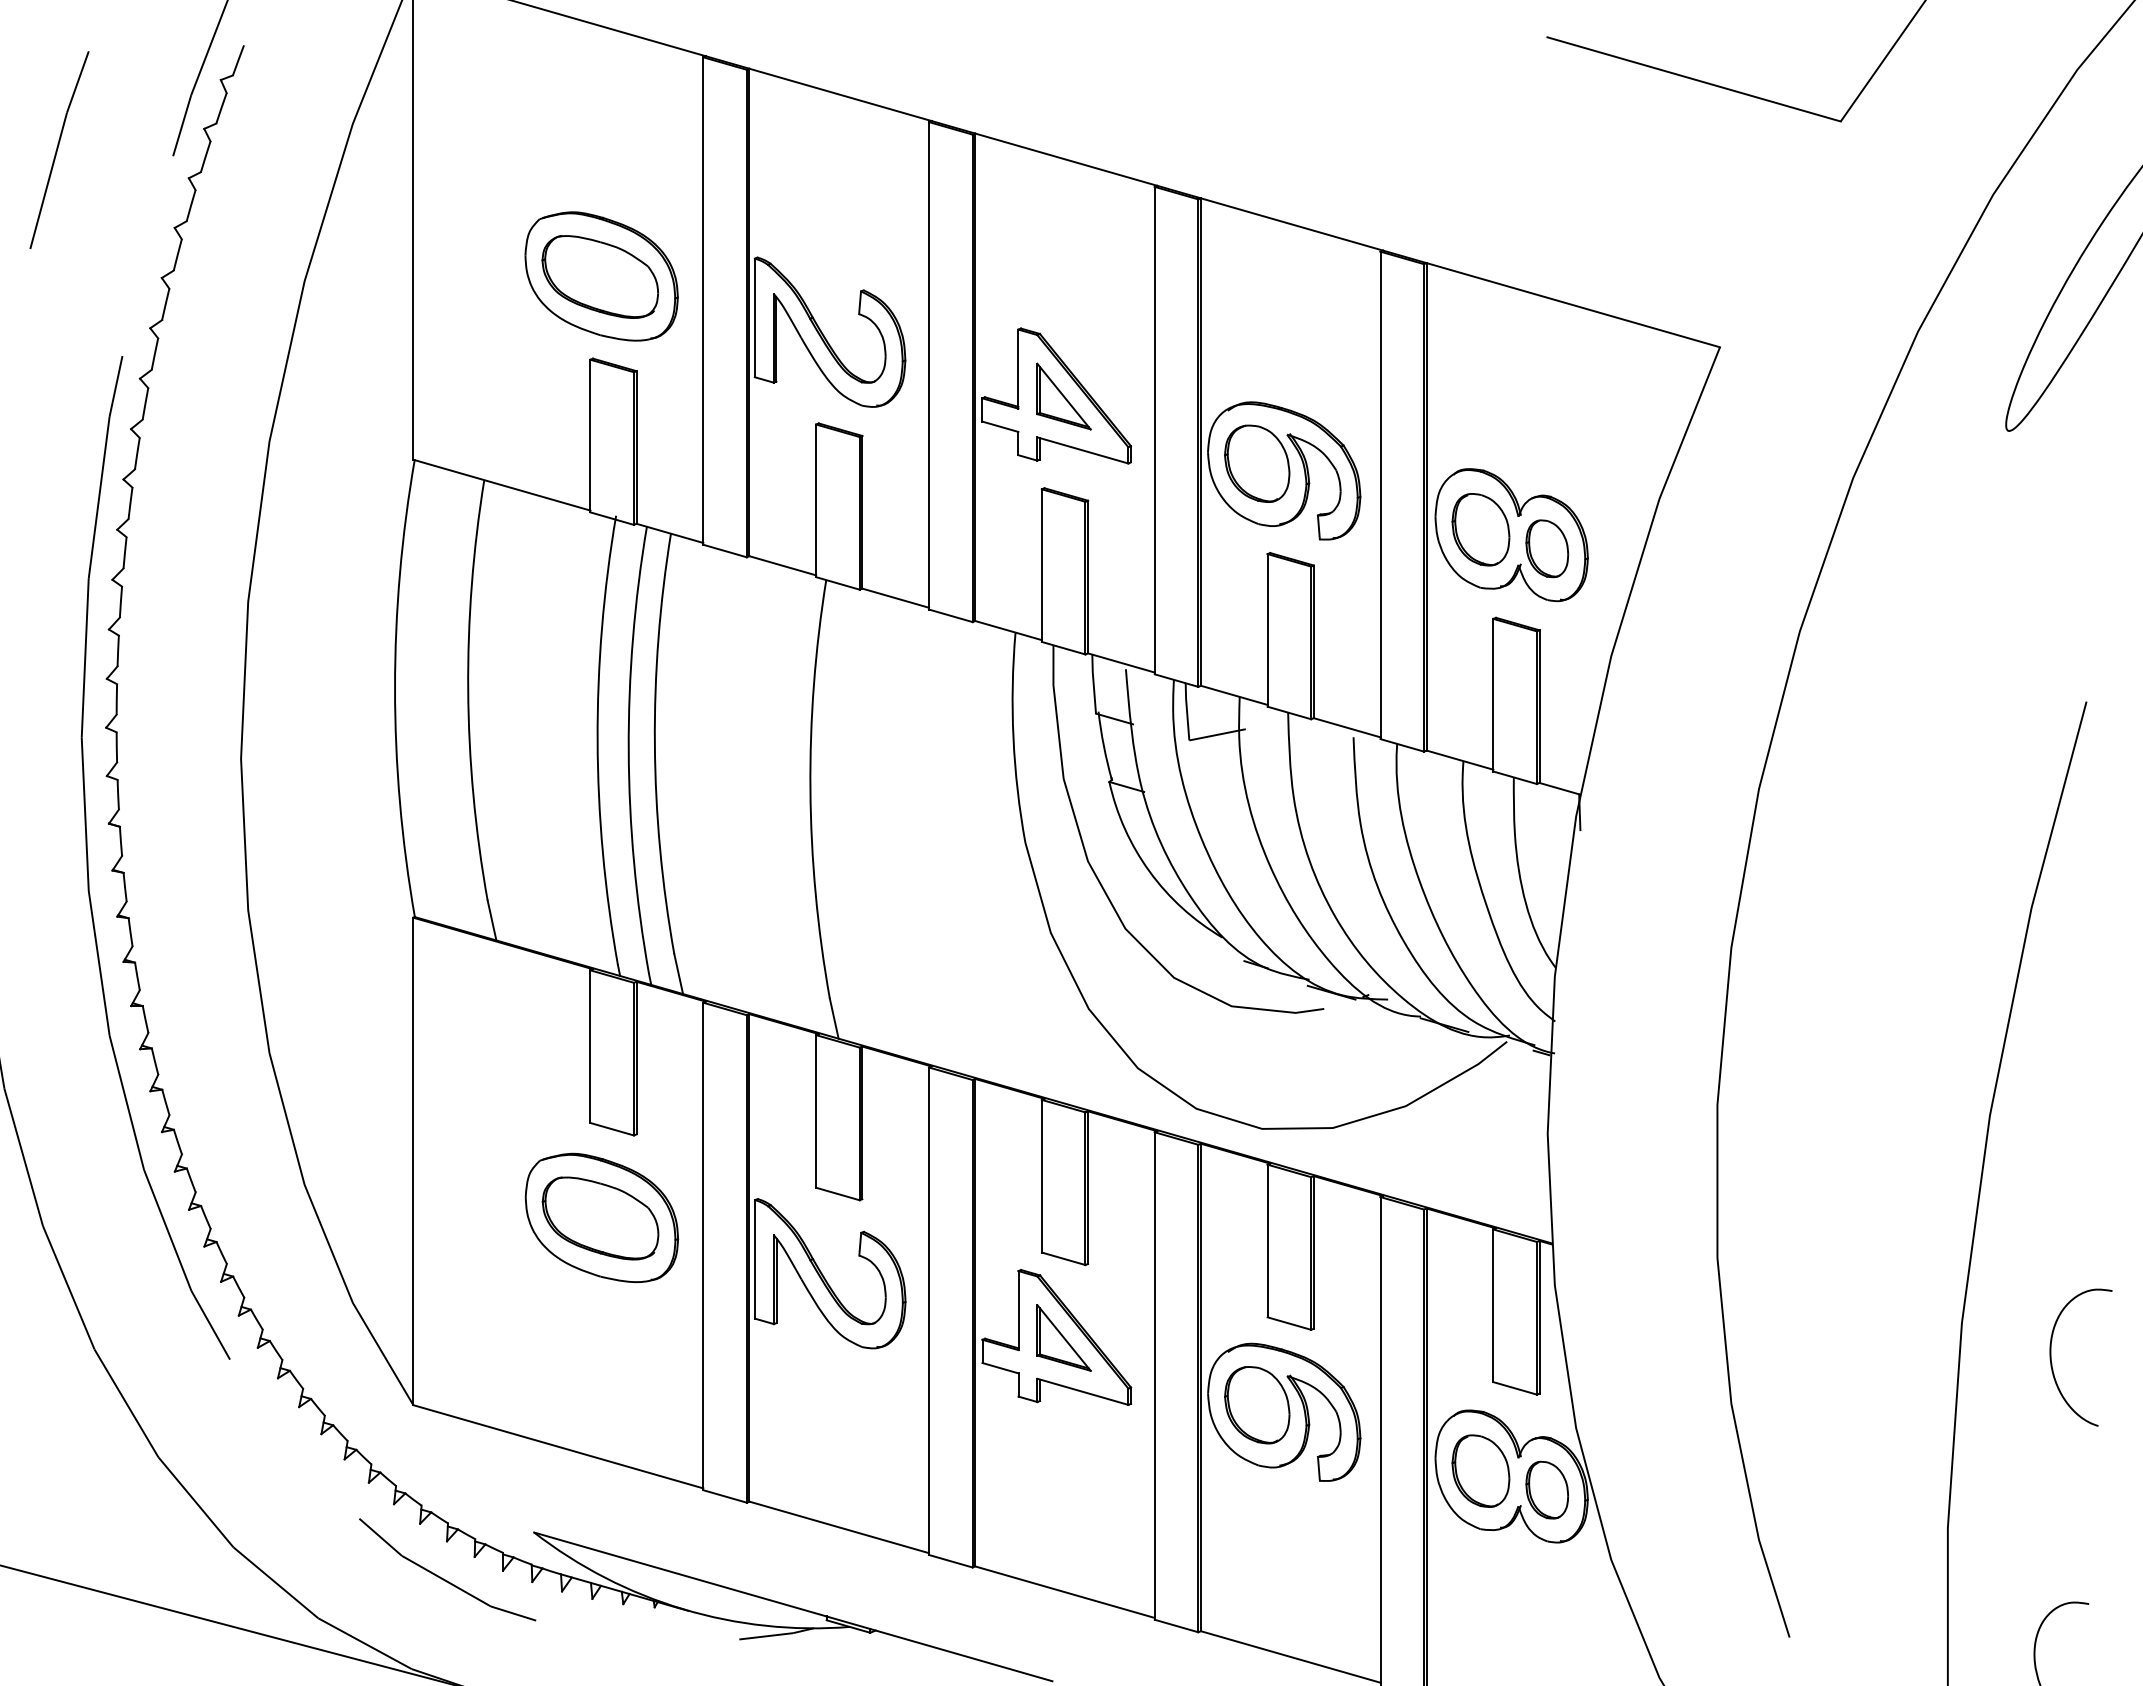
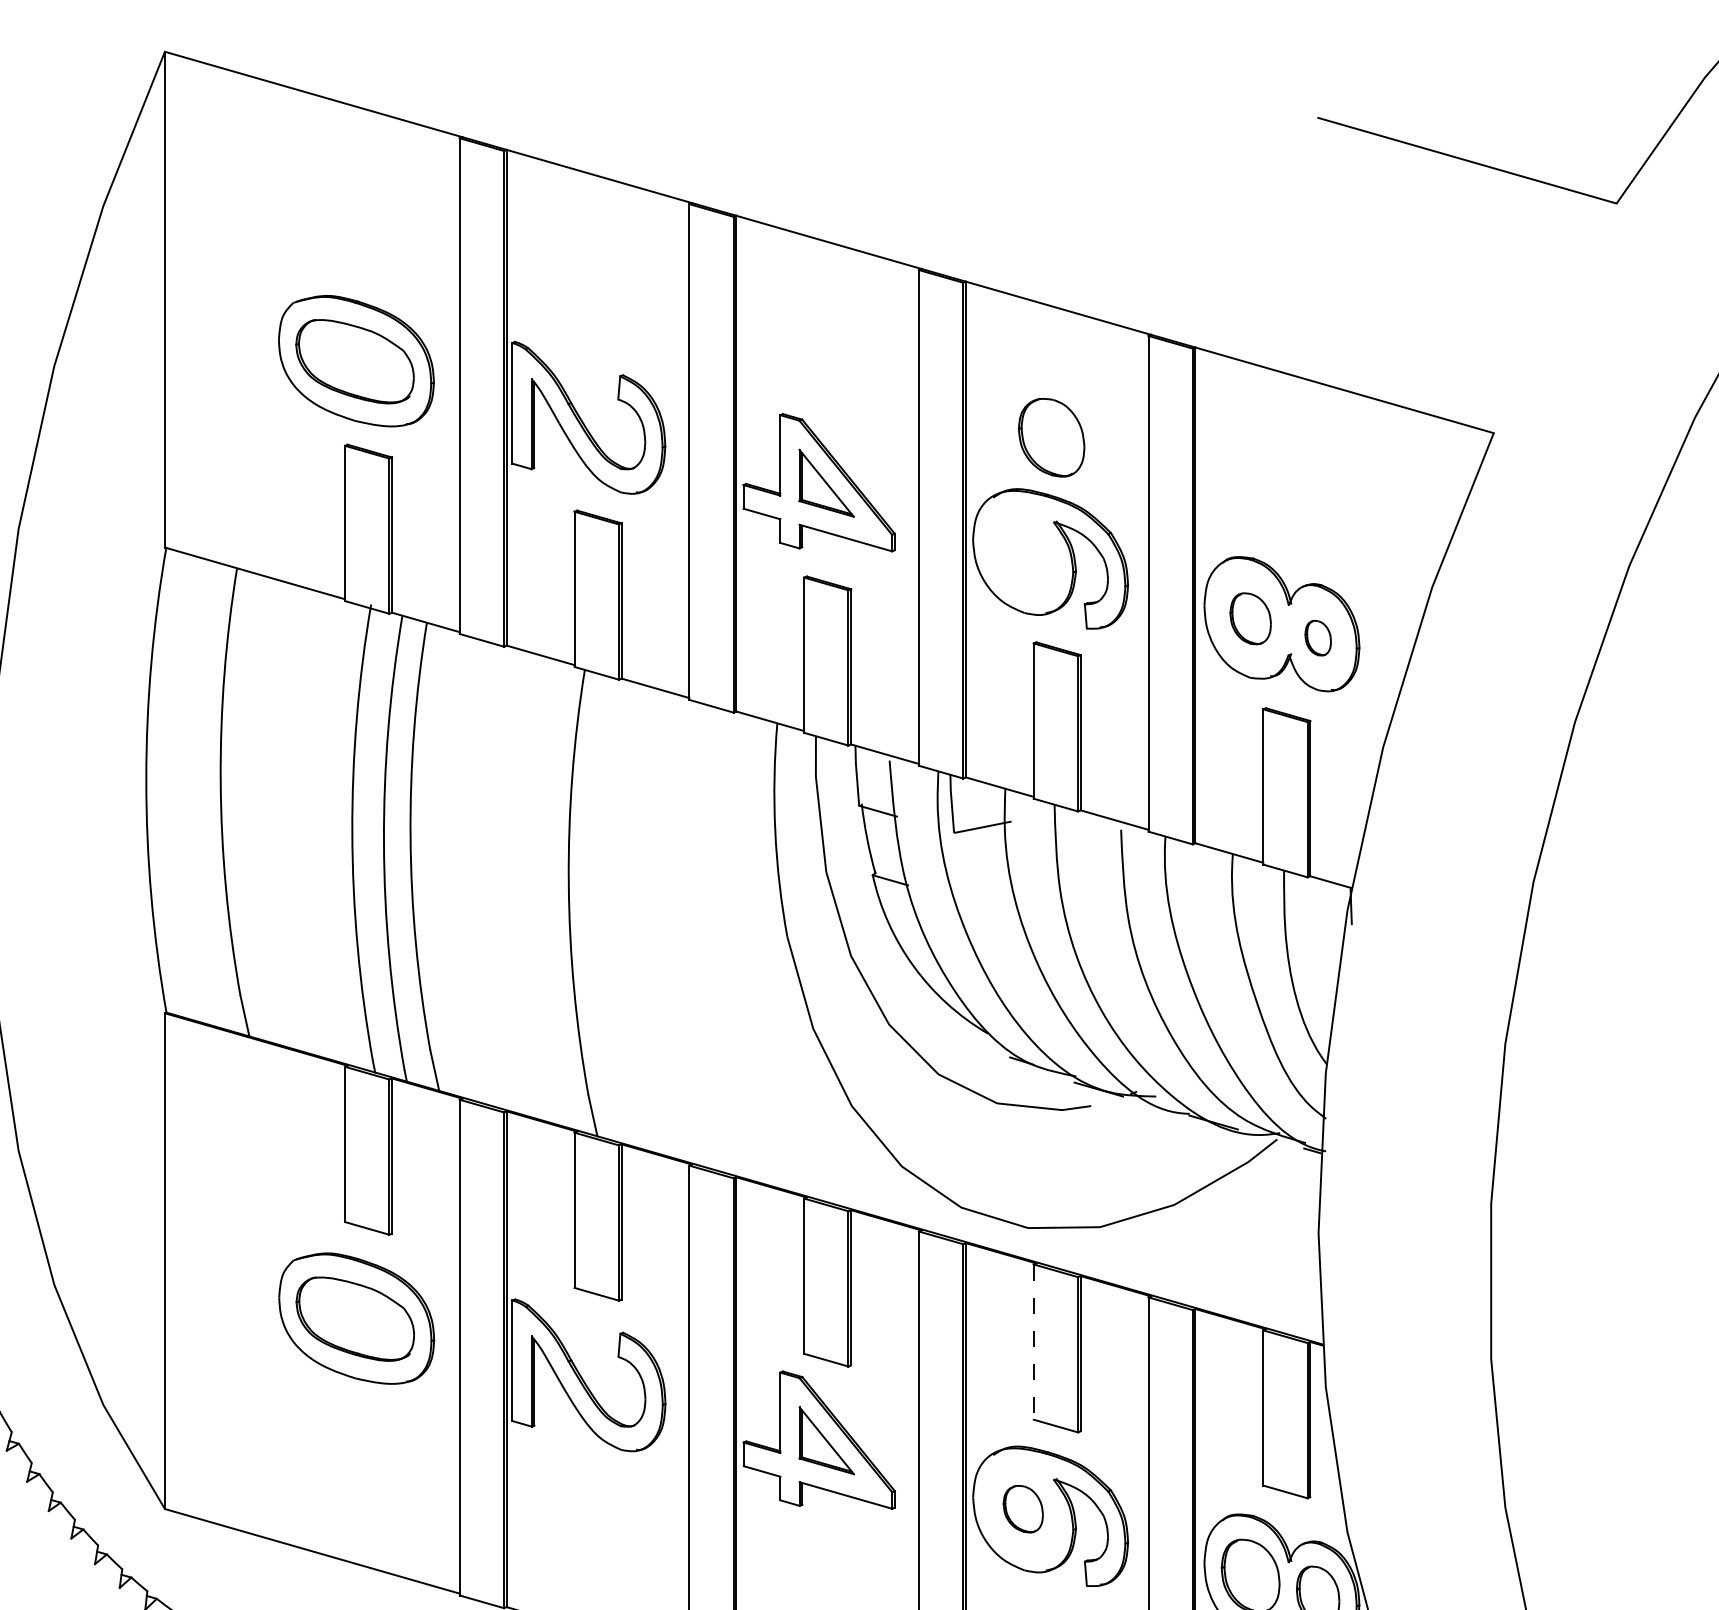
part: (1257, 463) -> (1051, 437), moved
part: (1480, 529) -> (1250, 618), size x0.7
part: (1547, 548) -> (1318, 637), size x0.6
line: (1267, 1241) -> (1033, 1342), solid -> dashed
part: (1257, 1405) -> (1023, 1509), size x0.6

